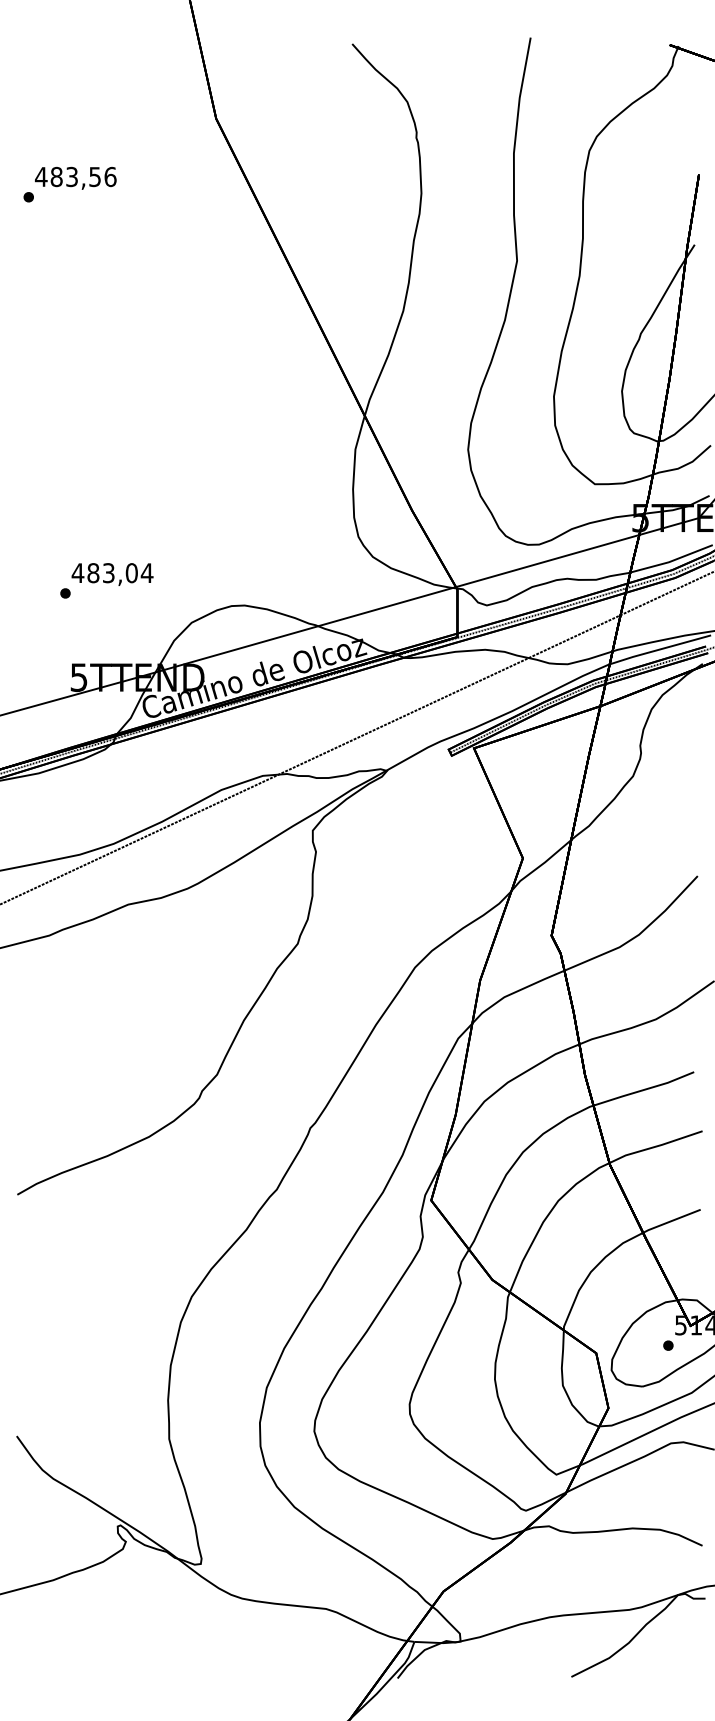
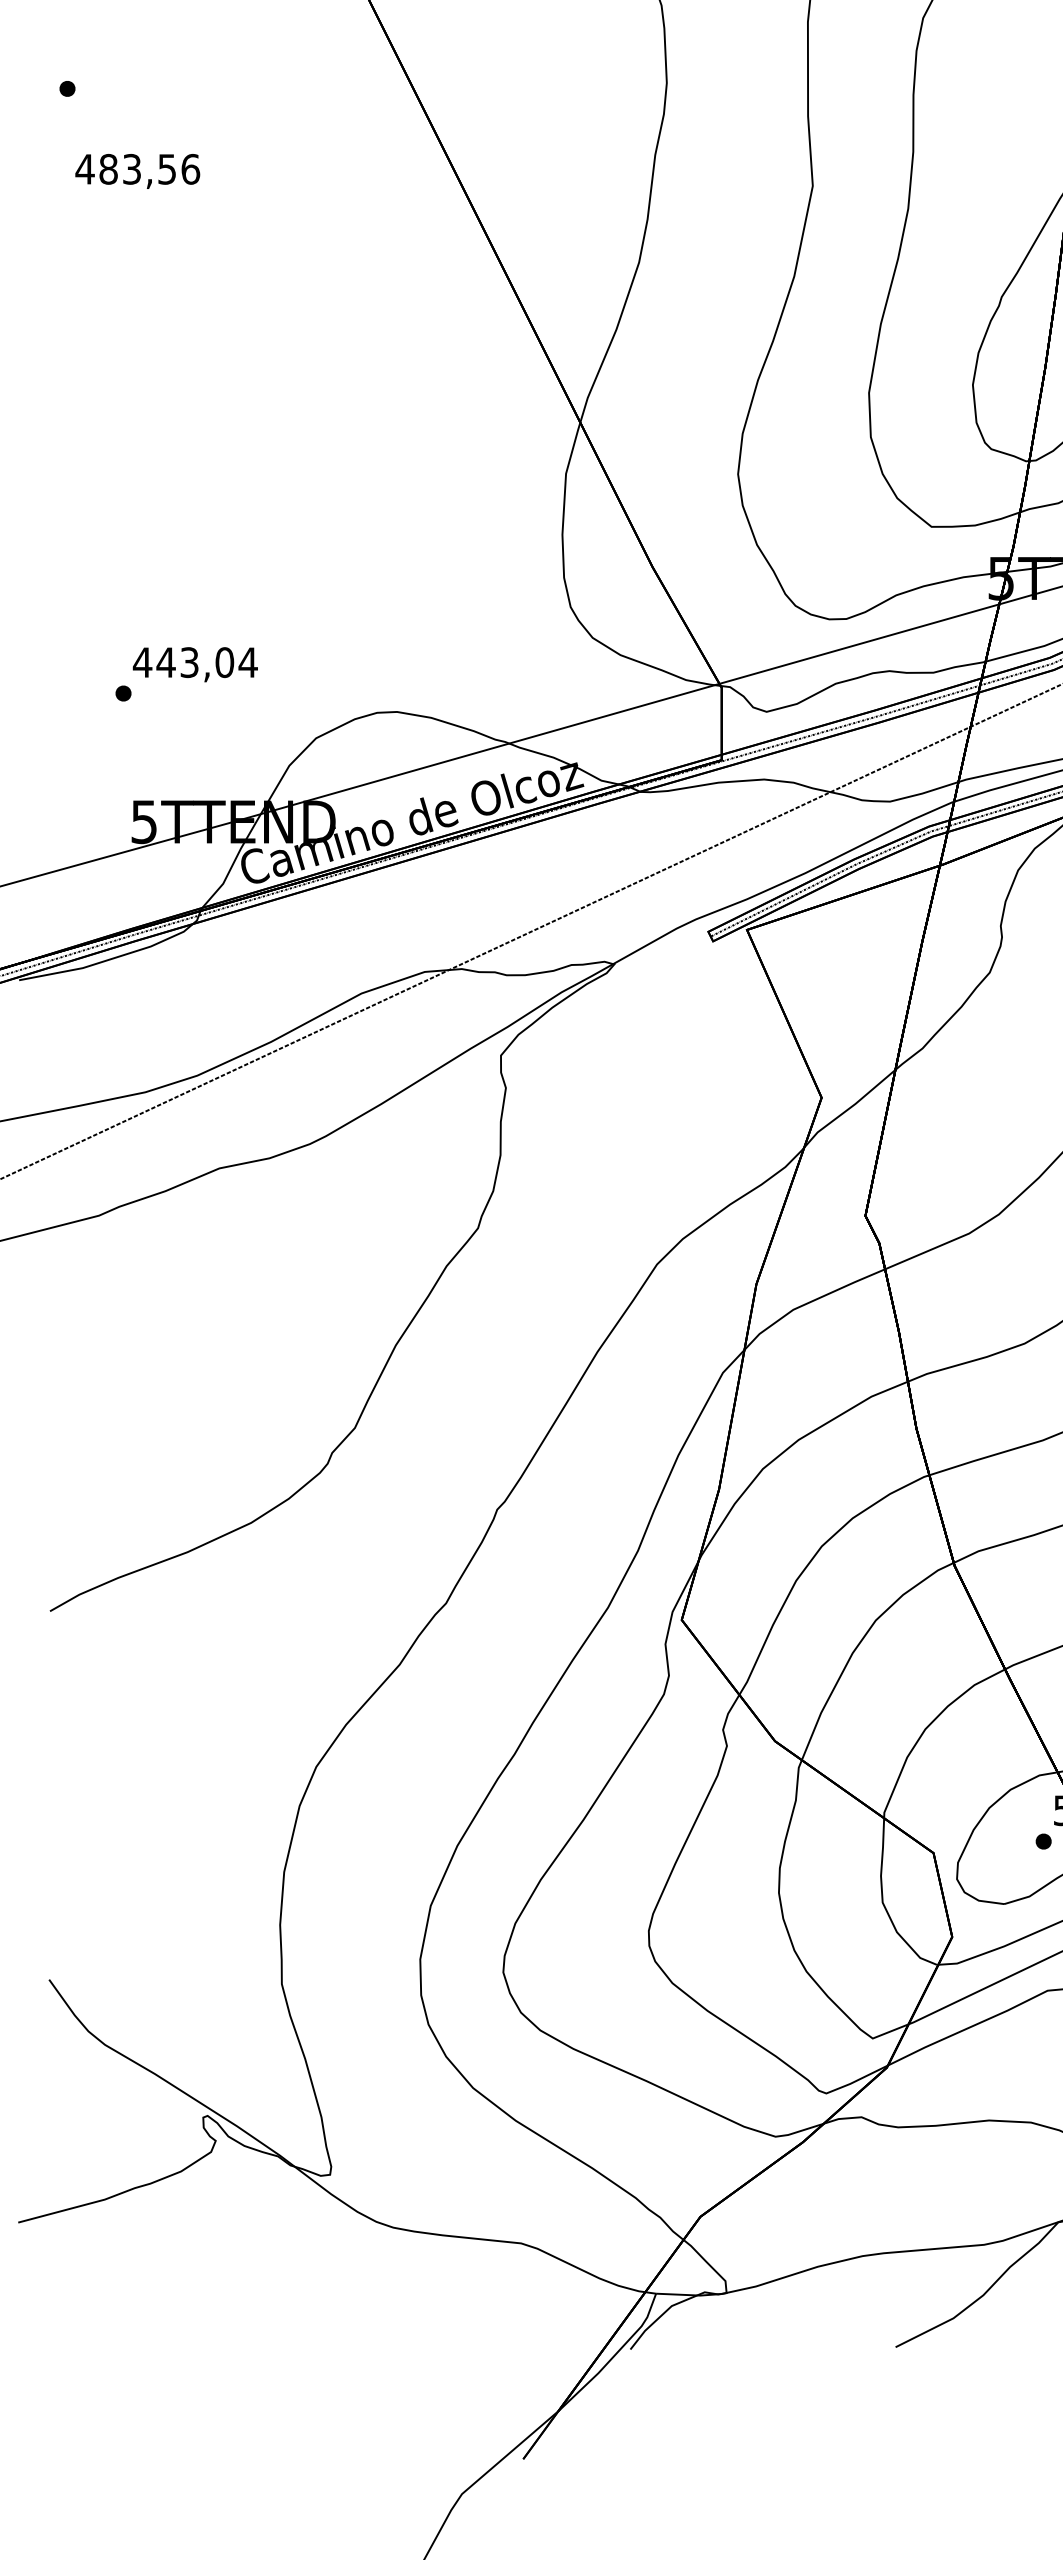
text: (75, 177) -> (137, 170), moved
text: (93, 573) -> (166, 663), 483,04 -> 443,04

